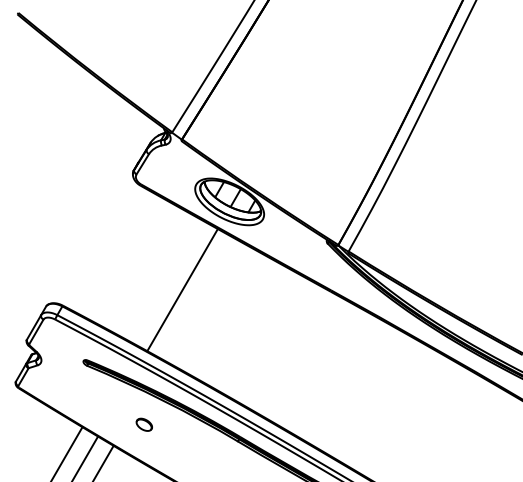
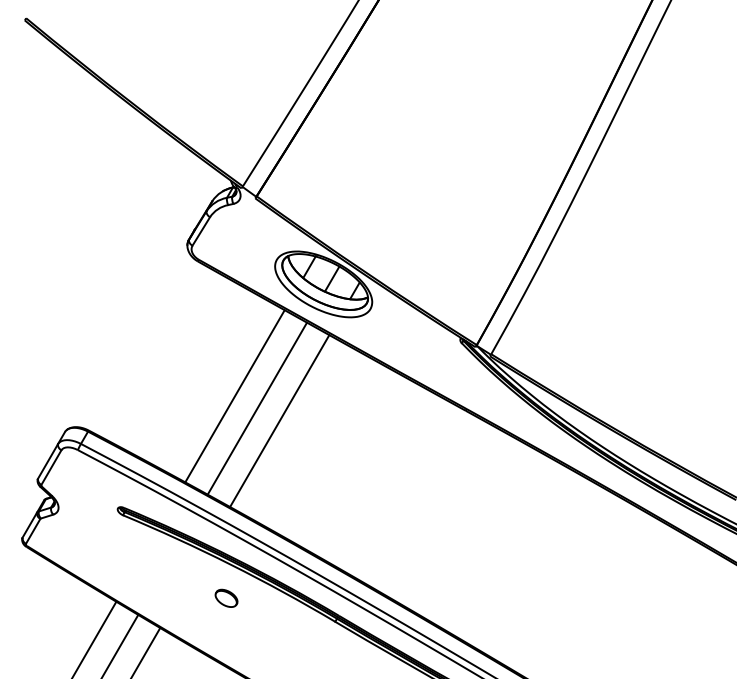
line: (166, 281) -> (234, 396), added
line: (198, 299) -> (279, 421), added
part: (144, 424) -> (226, 597), moved

